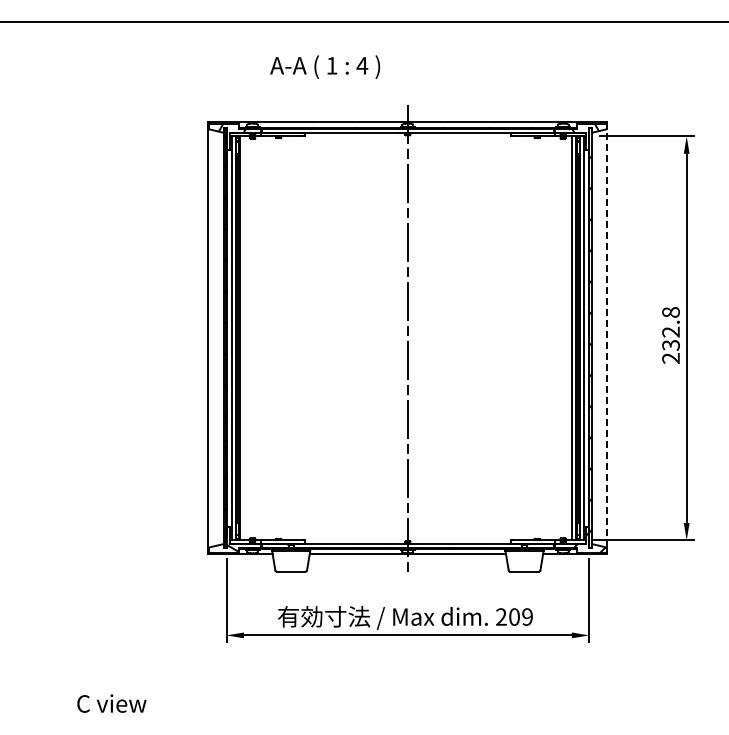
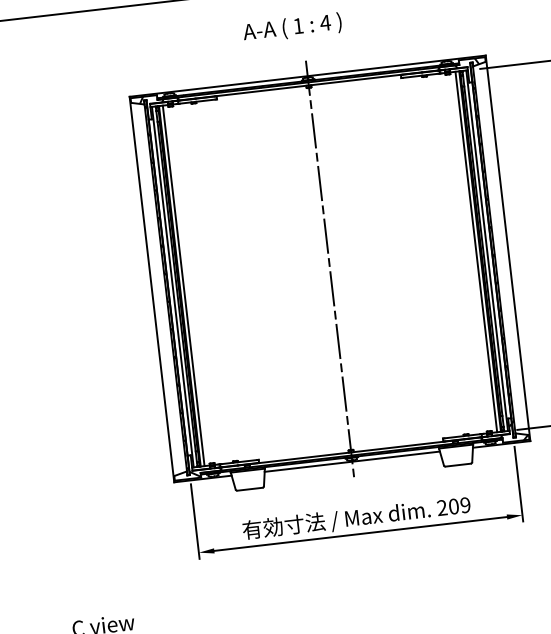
text: (325, 66) -> (292, 27), moved
line: (243, 338) -> (183, 285), added
line: (607, 338) -> (508, 248), dashed -> solid

